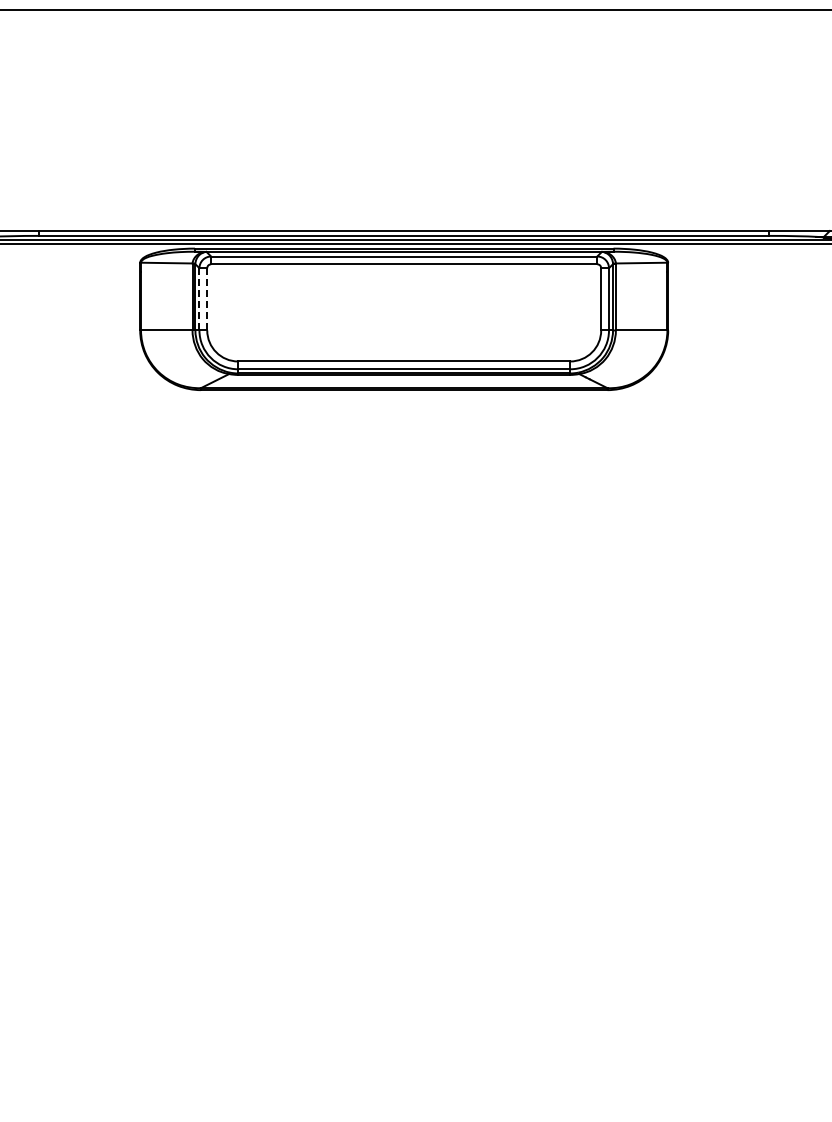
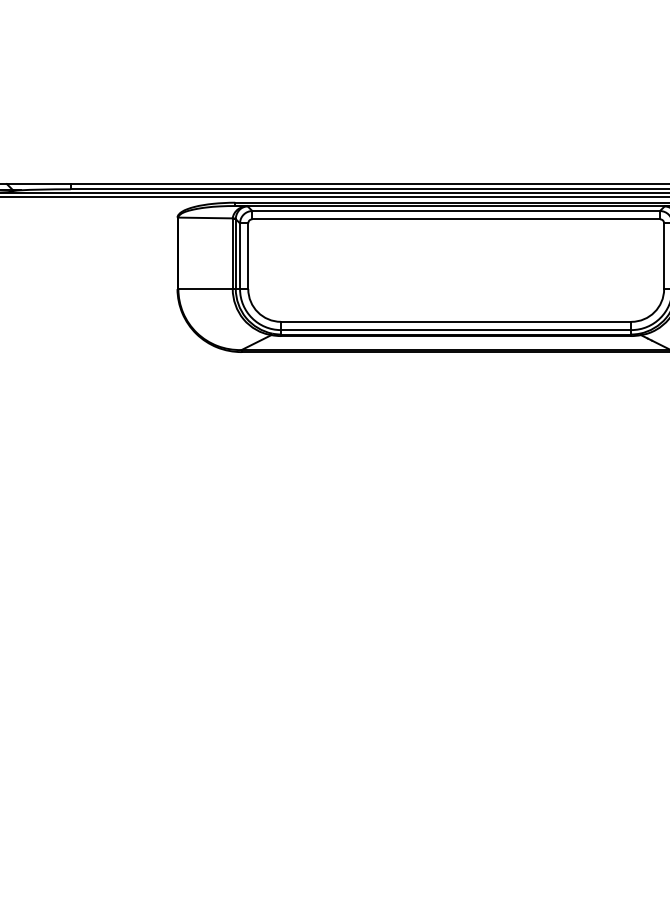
line: (199, 298) -> (240, 255), dashed -> solid
line: (207, 299) -> (248, 256), dashed -> solid

